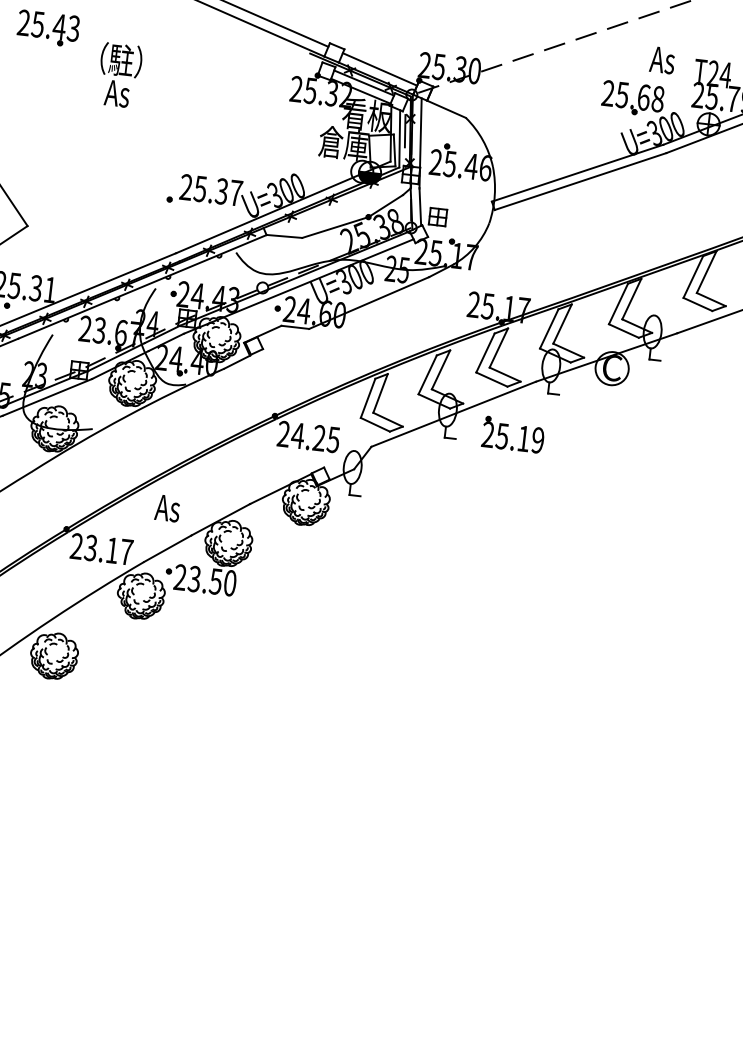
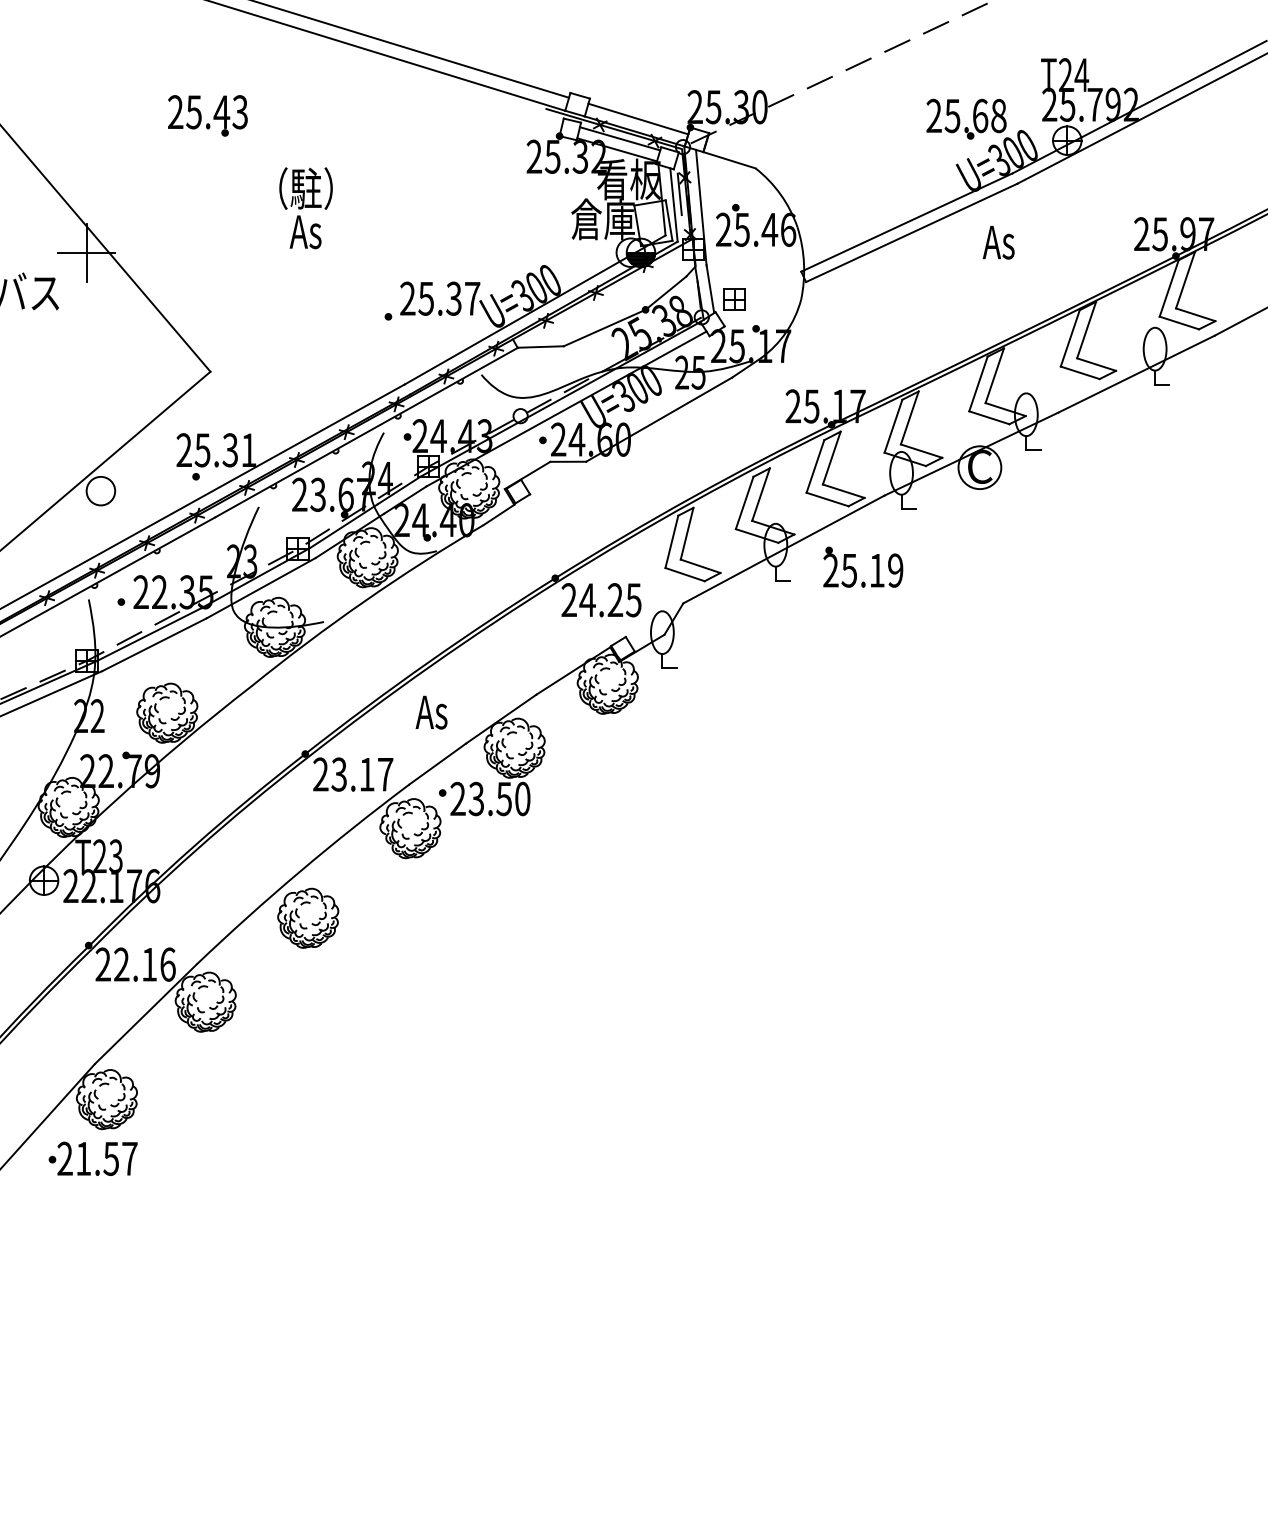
text: (662, 60) -> (998, 242), moved
text: (119, 75) -> (305, 208), moved

